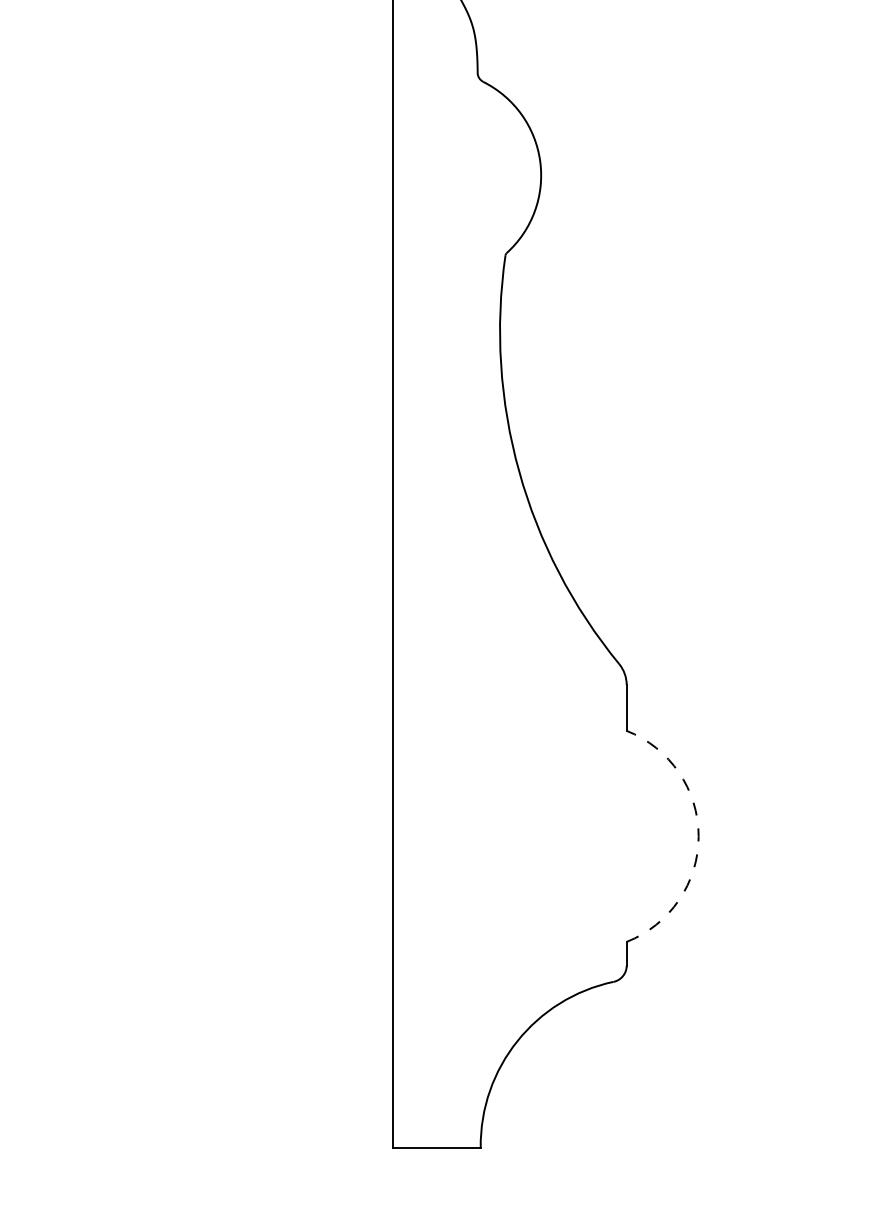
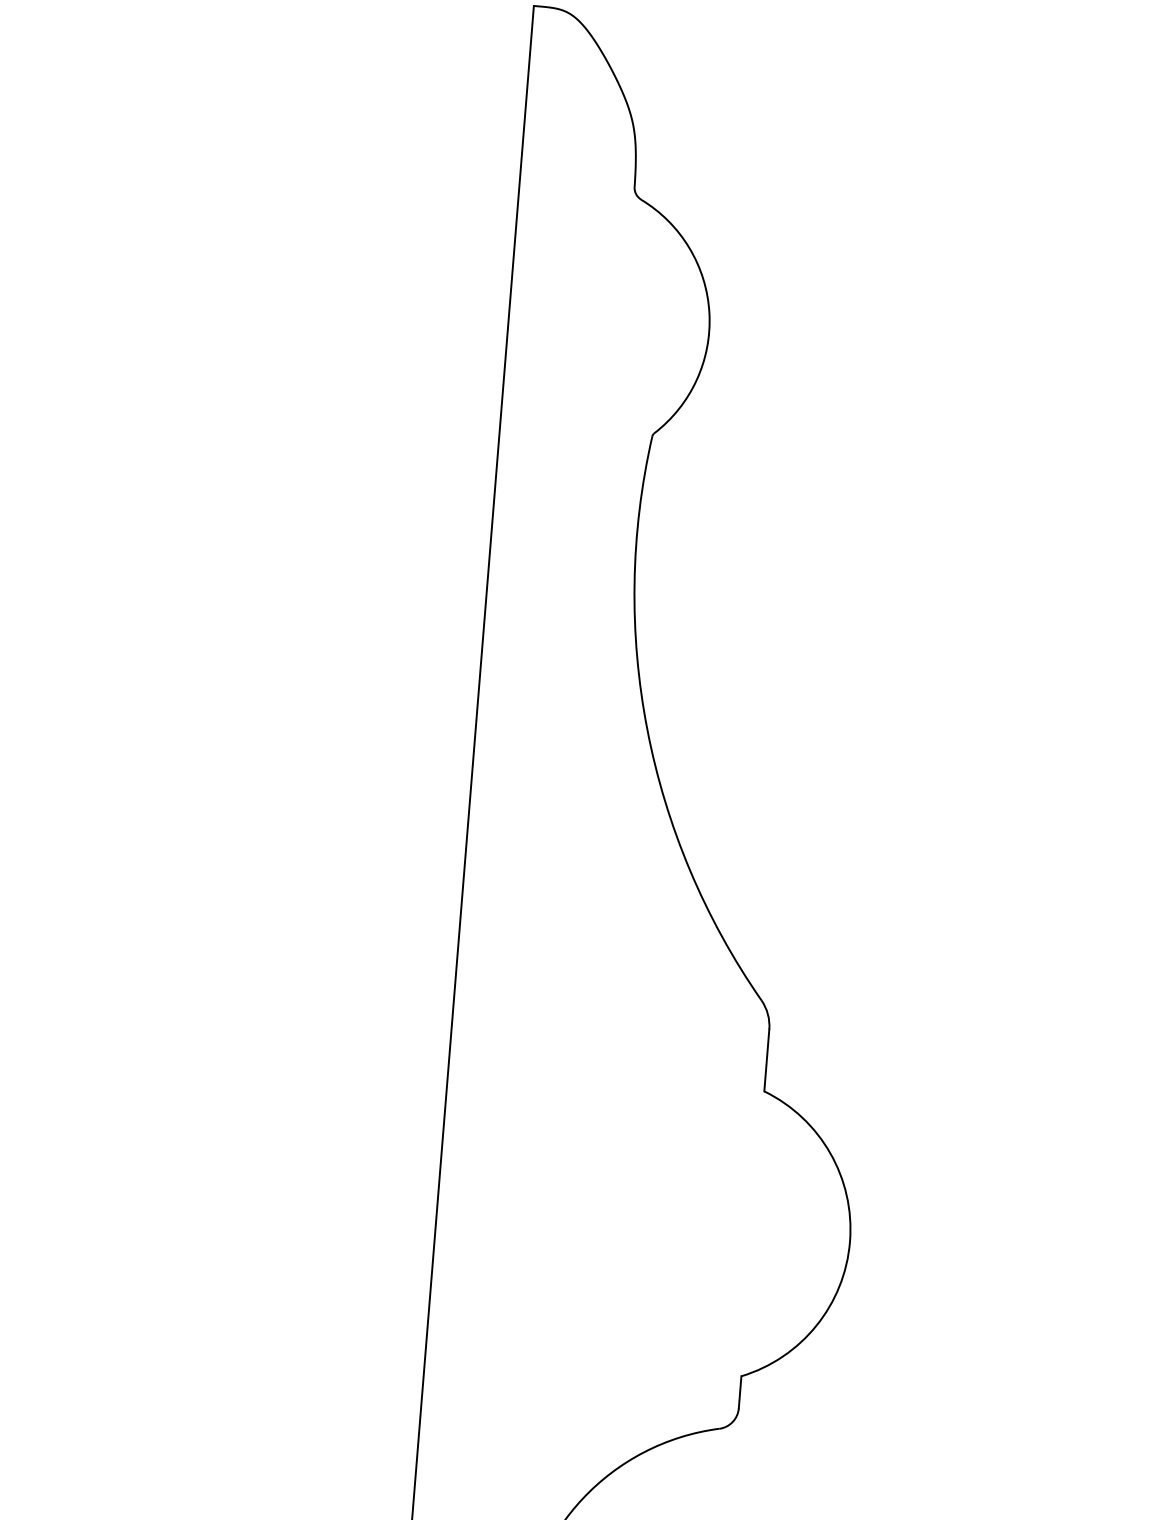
arc: (698, 836) -> (849, 1241), dashed -> solid

